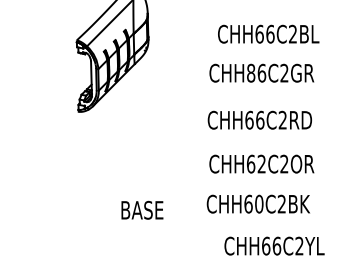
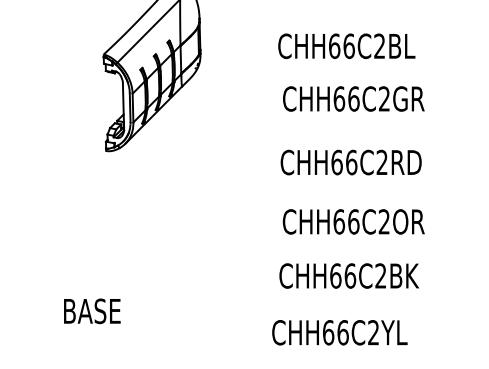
text: (268, 33) -> (346, 45), moved
text: (251, 72) -> (339, 97), CHH86C2GR -> CHH66C2GR
text: (261, 163) -> (353, 221), CHH62C2OR -> CHH66C2OR
text: (259, 203) -> (350, 275), CHH60C2BK -> CHH66C2BK
text: (142, 209) -> (92, 310), moved
text: (274, 245) -> (339, 331), moved

